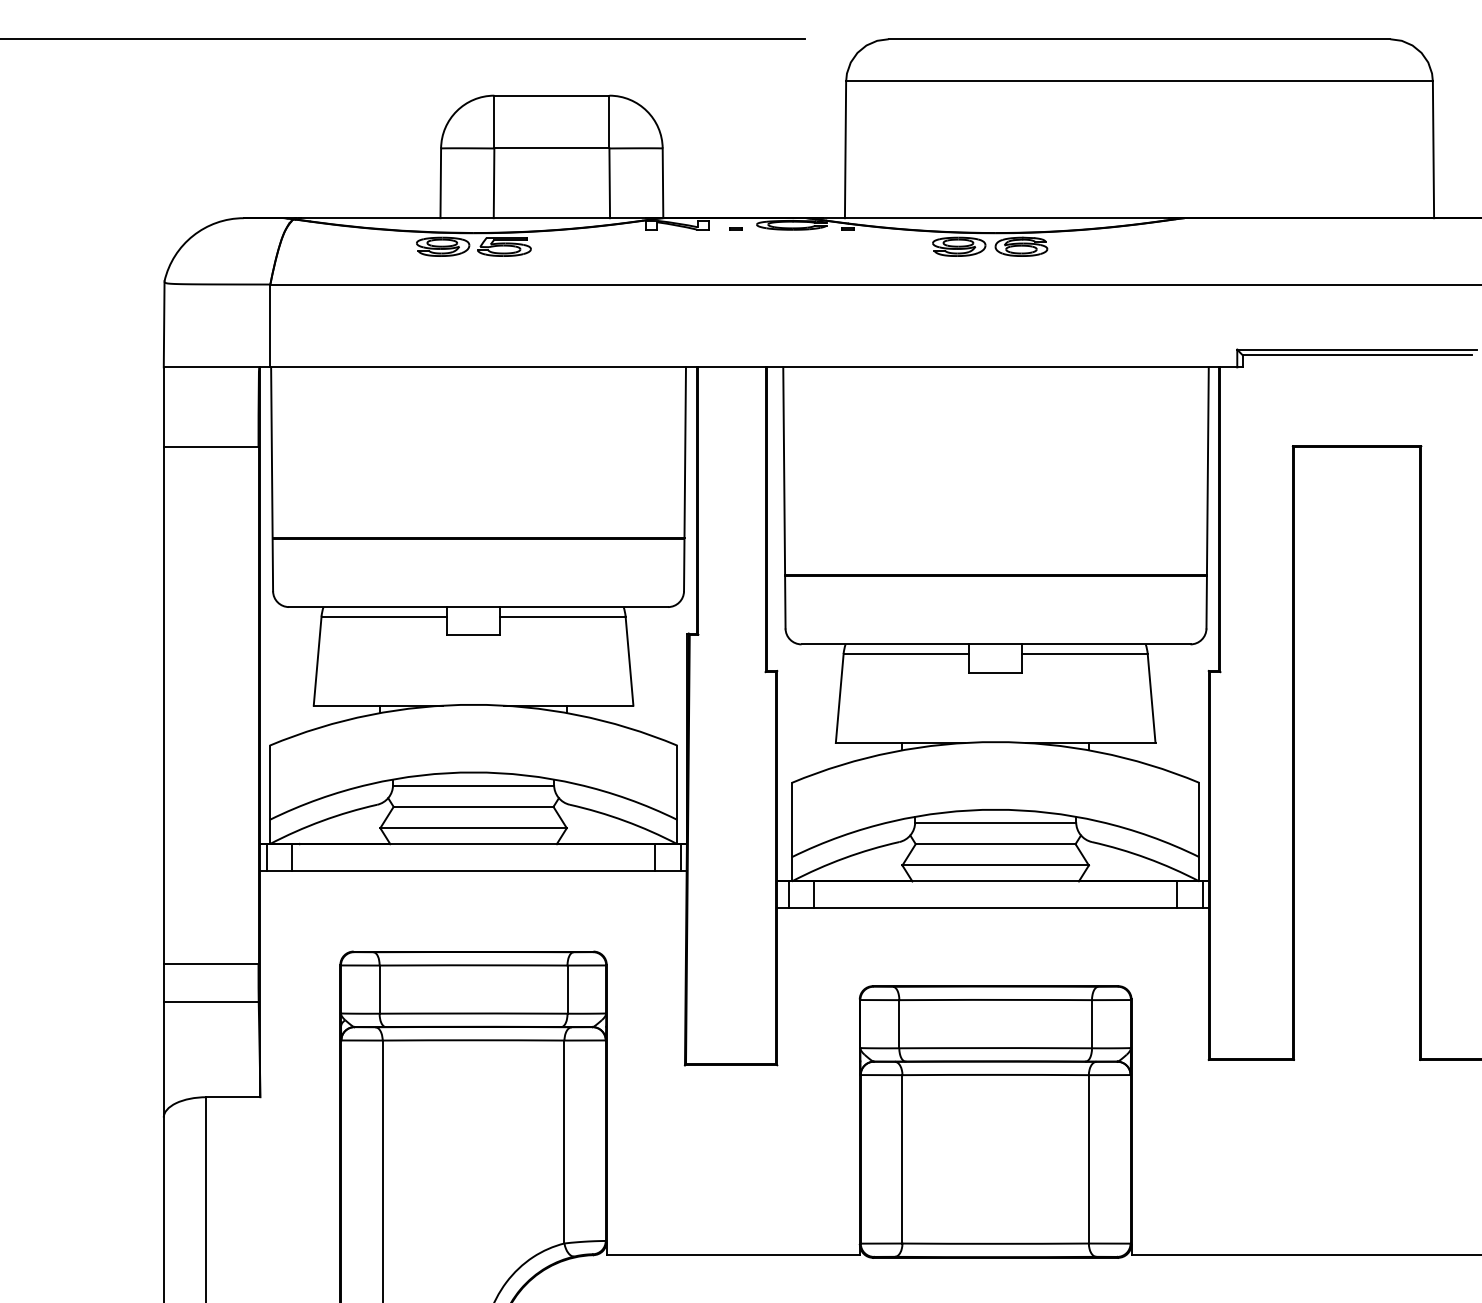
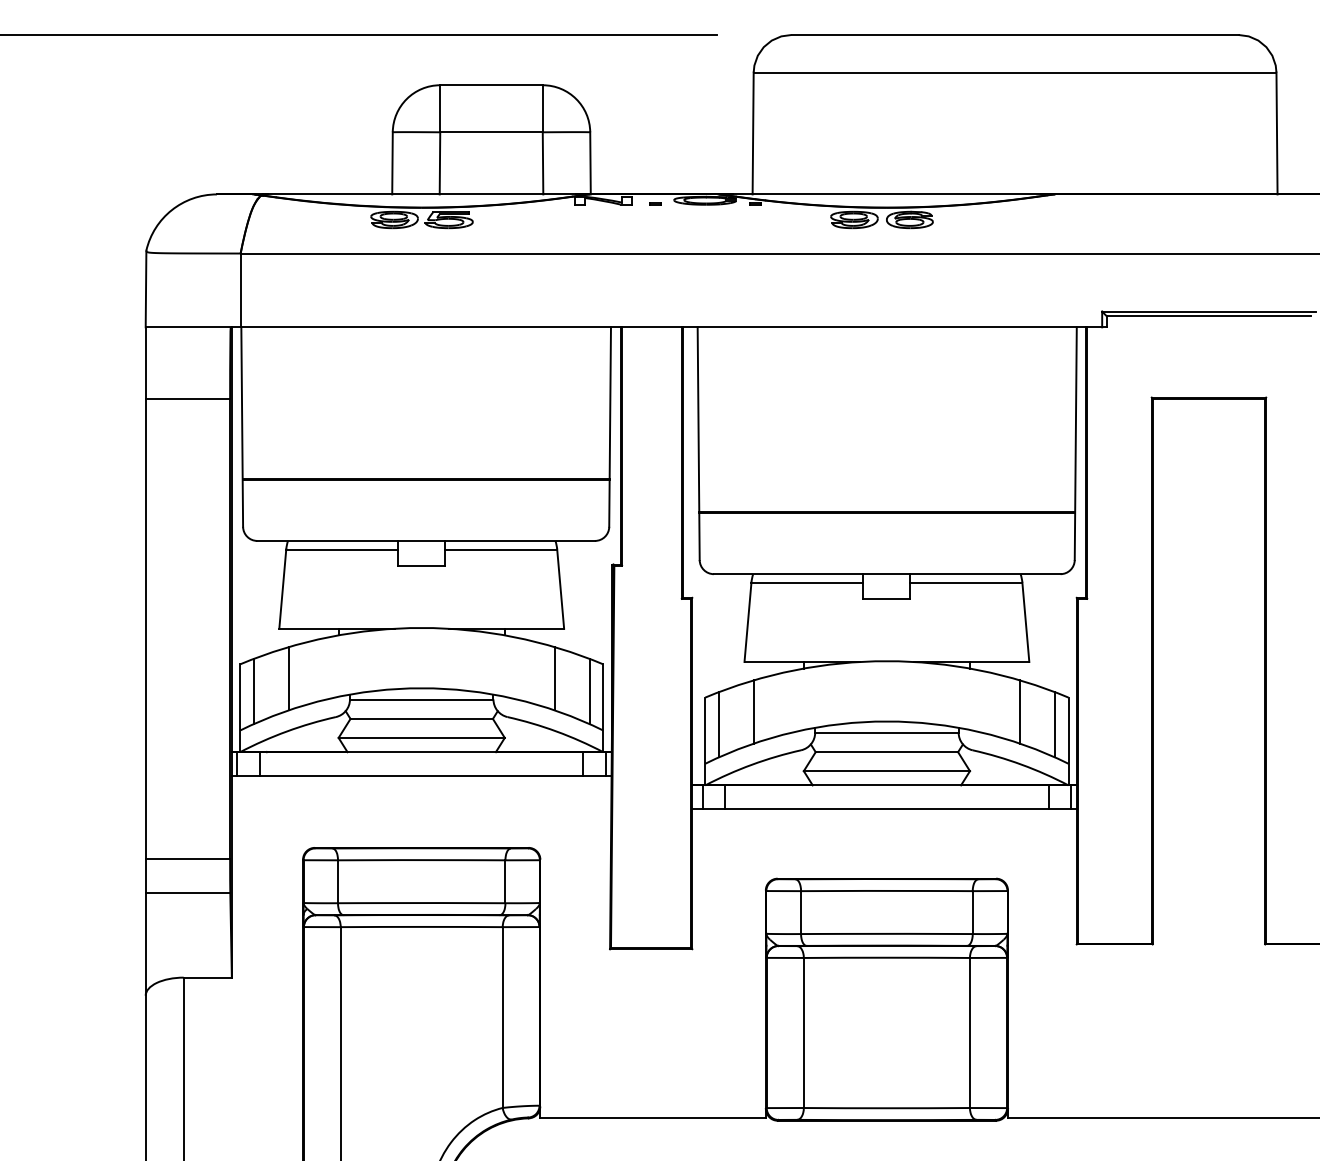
line: (324, 761) -> (288, 678), added
line: (623, 761) -> (555, 678), added
line: (284, 775) -> (253, 690), added
line: (662, 775) -> (590, 690), added
line: (846, 798) -> (754, 711), added
line: (1145, 798) -> (1020, 711), added
line: (806, 813) -> (718, 724), added
line: (1184, 813) -> (1055, 724), added

